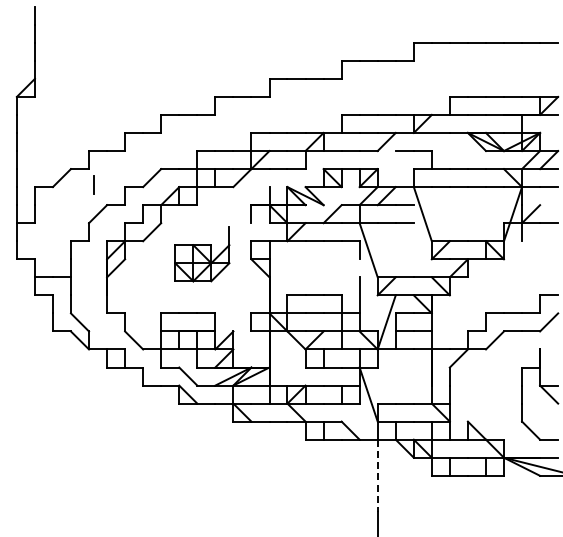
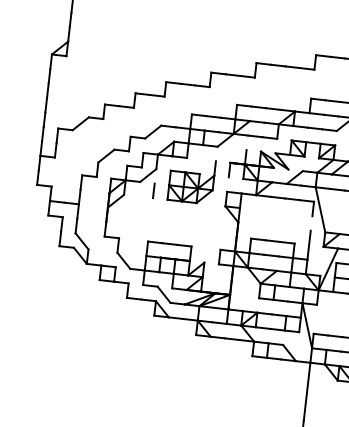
line: (93, 184) -> (153, 190), moved
part: (202, 254) -> (191, 180), moved
line: (377, 476) -> (306, 392), dashed -> solid

